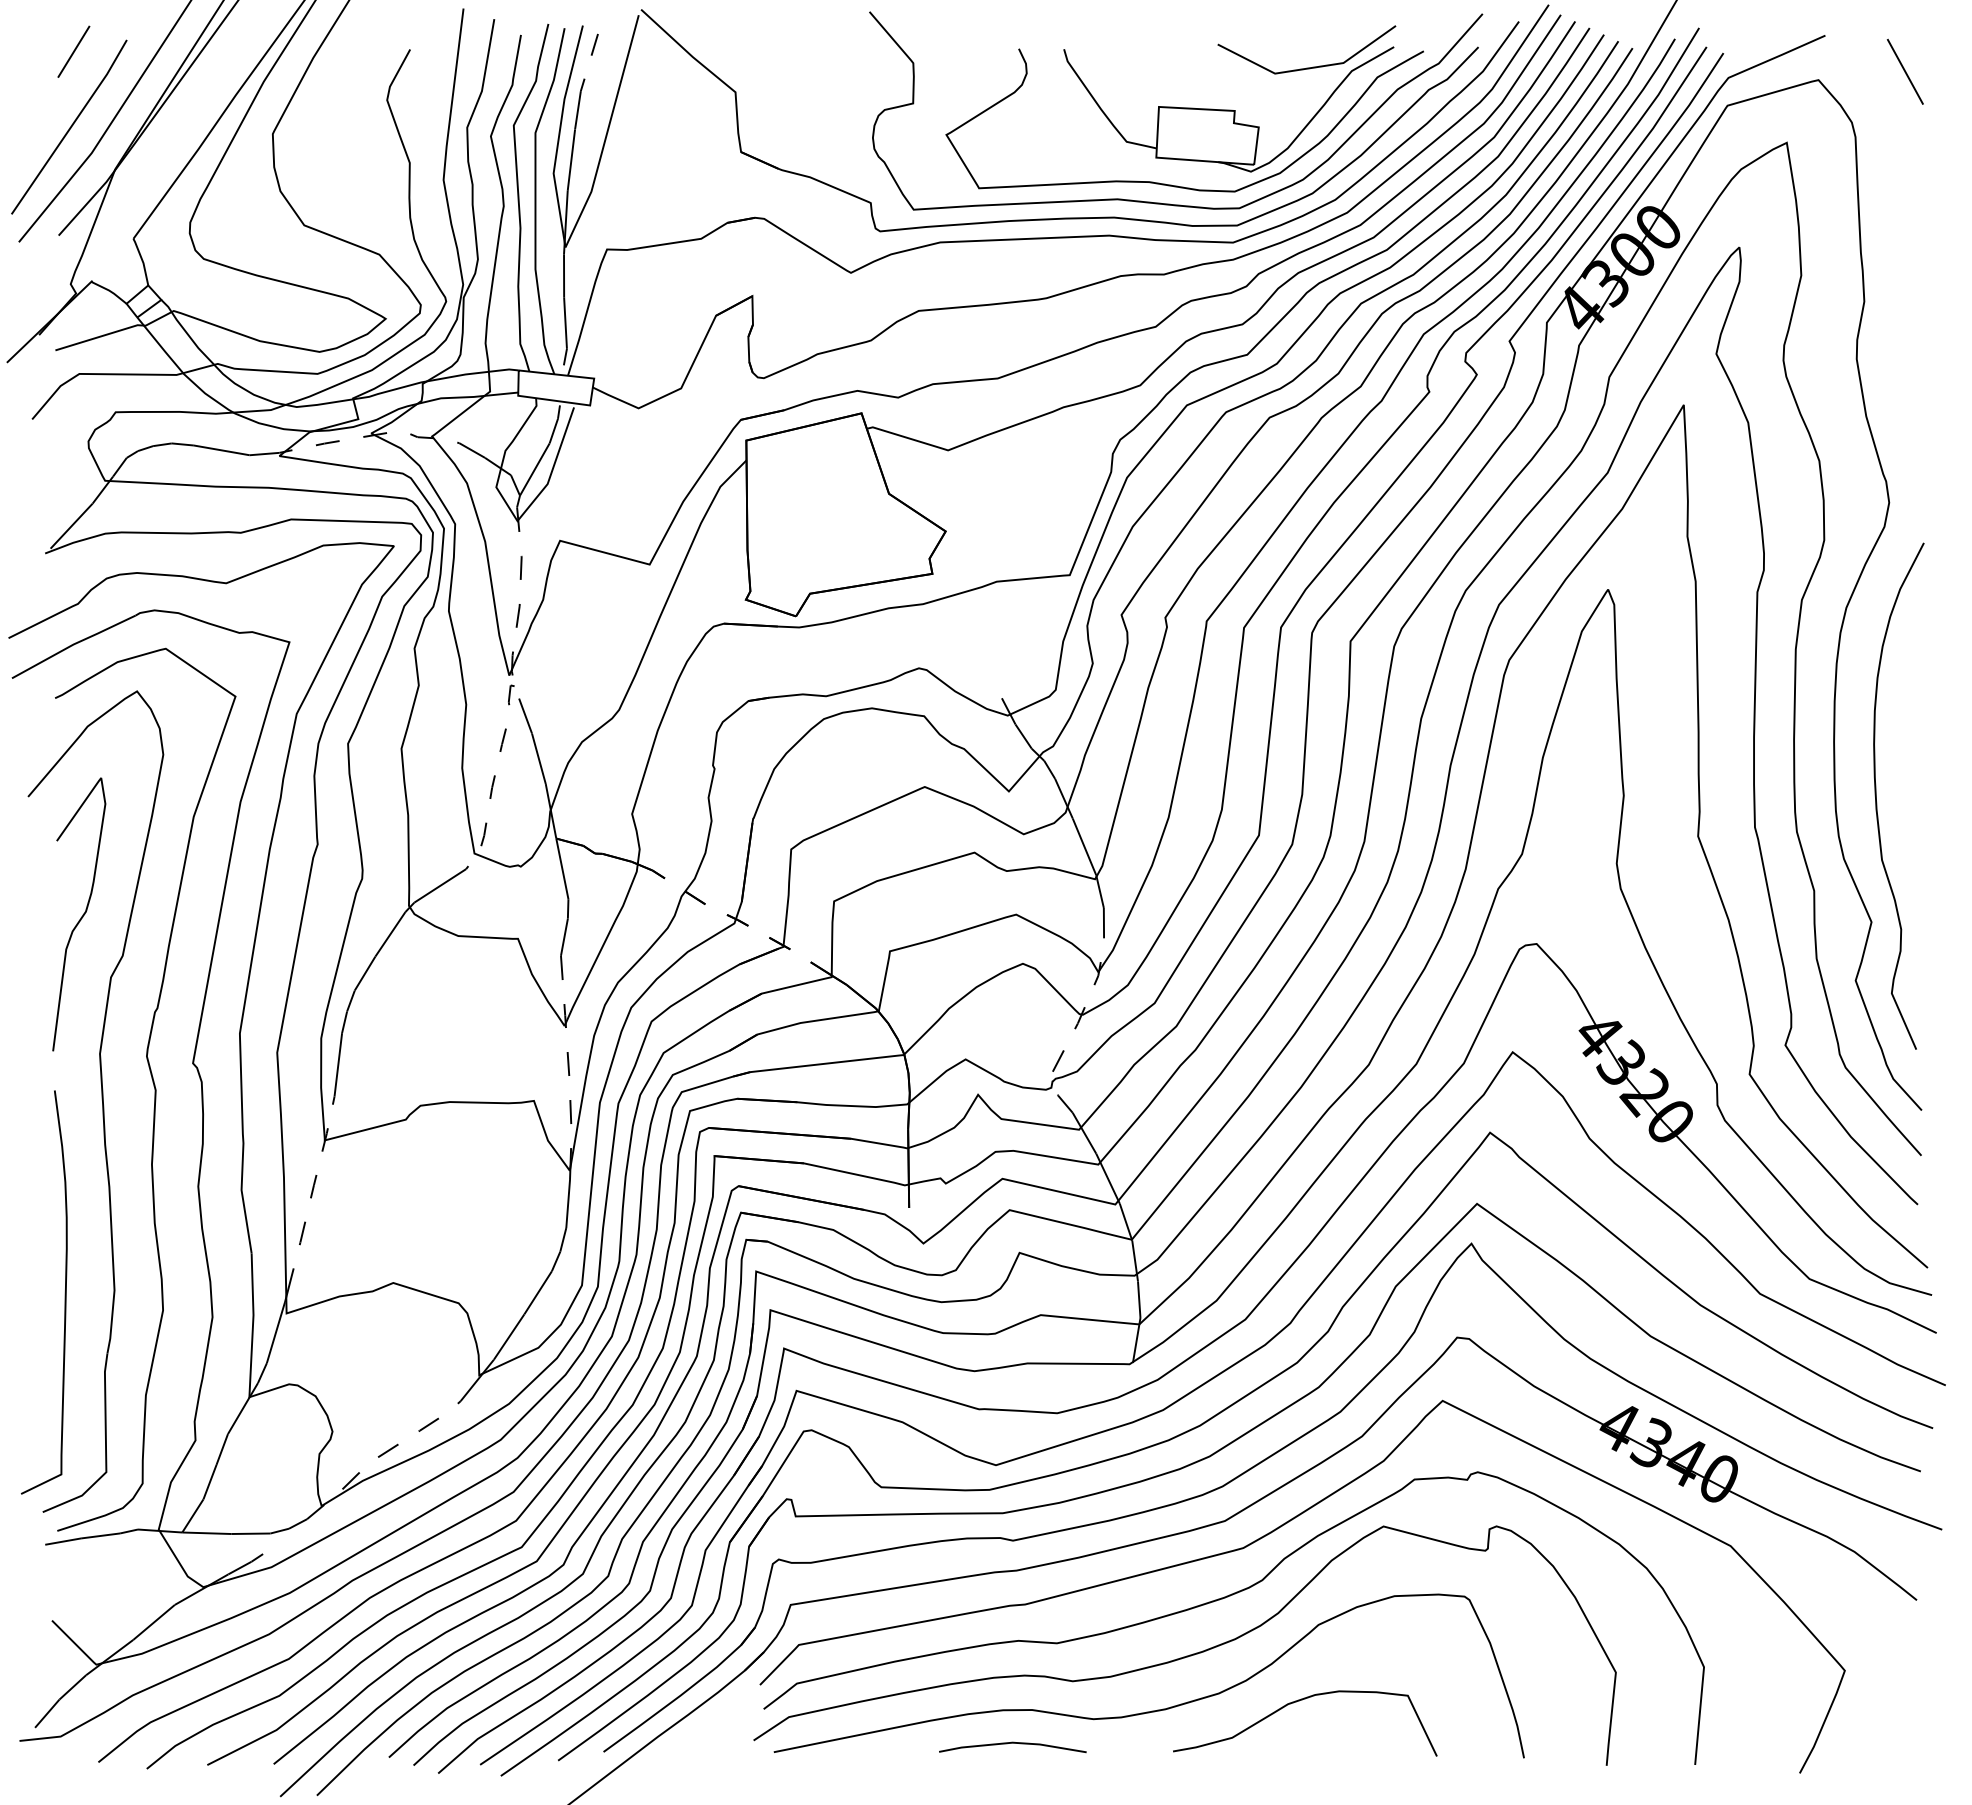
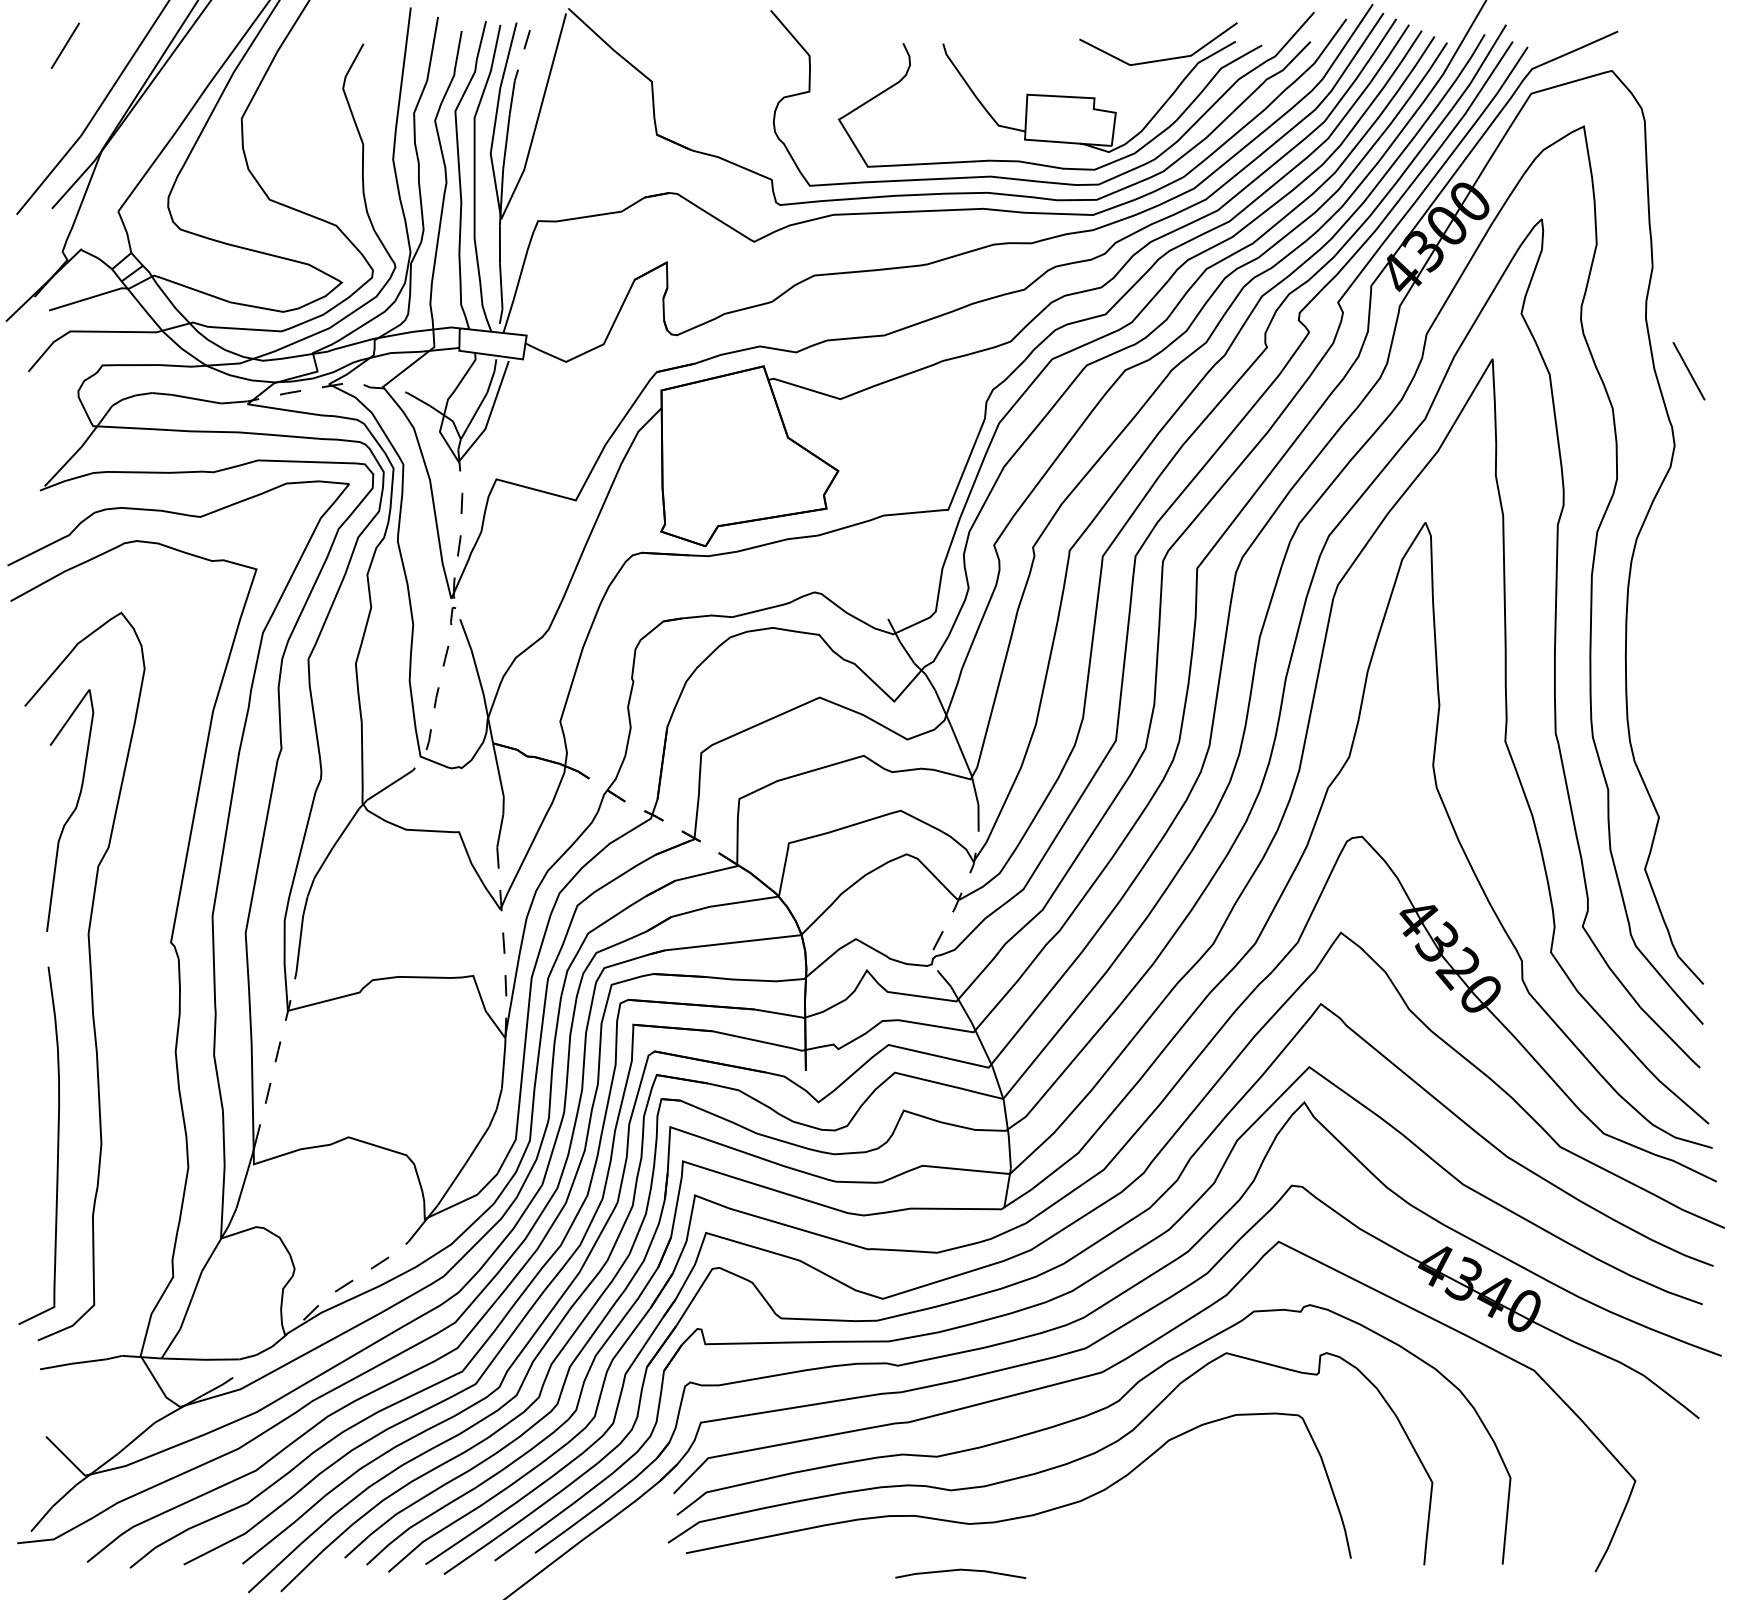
line: (1904, 71) -> (1688, 370), moved
line: (70, 126) -> (62, 112), removed
curve: (1876, 795) -> (1663, 705), removed
curve: (153, 1086) -> (135, 963), removed
curve: (1299, 1701) -> (1151, 1508), removed
line: (1012, 1743) -> (960, 1570), moved

